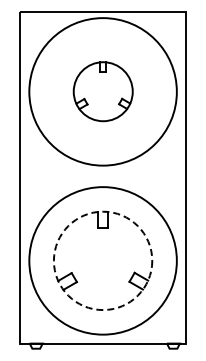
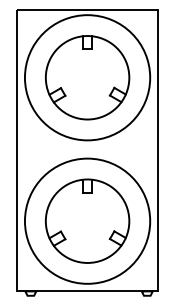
part: (103, 91) -> (87, 77), size x1.67
circle: (102, 260) -> (87, 220), dashed -> solid

